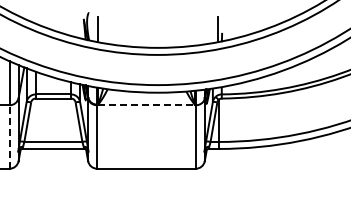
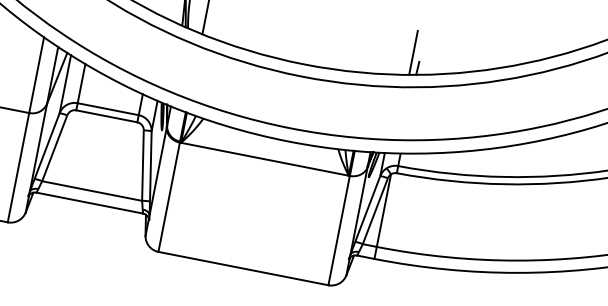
line: (146, 105) -> (264, 159), dashed -> solid
line: (9, 136) -> (18, 166), dashed -> solid

